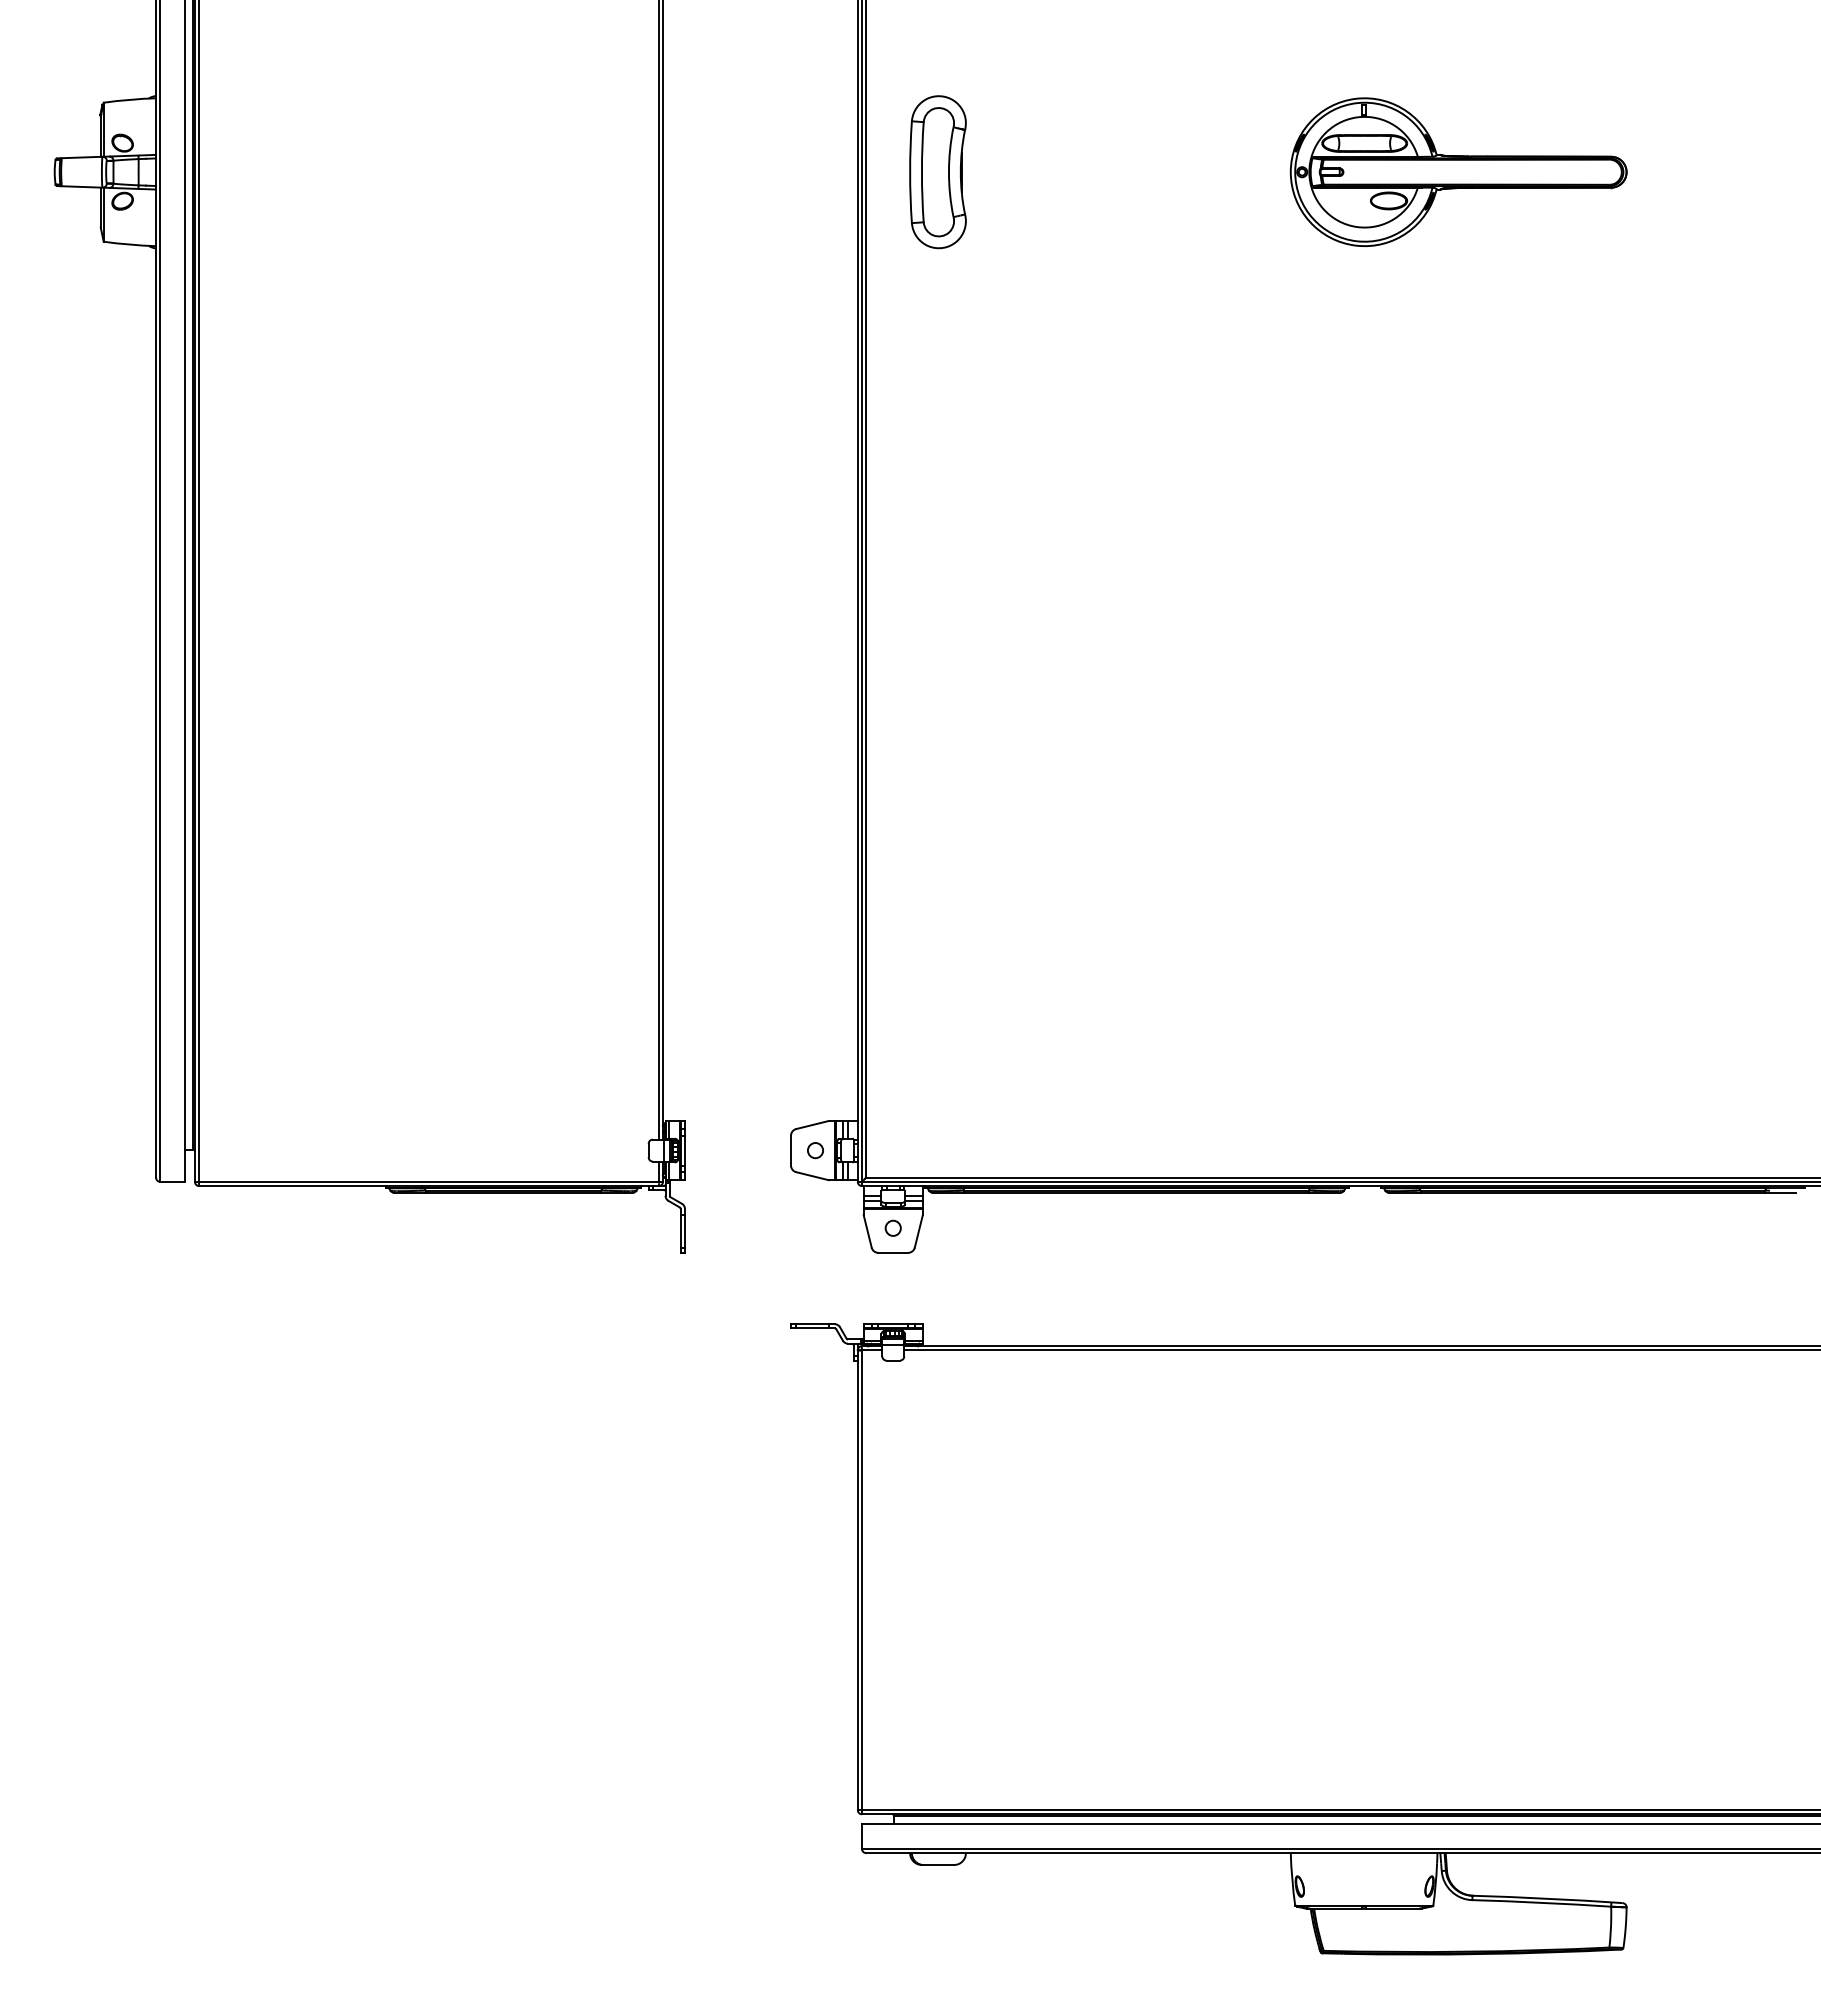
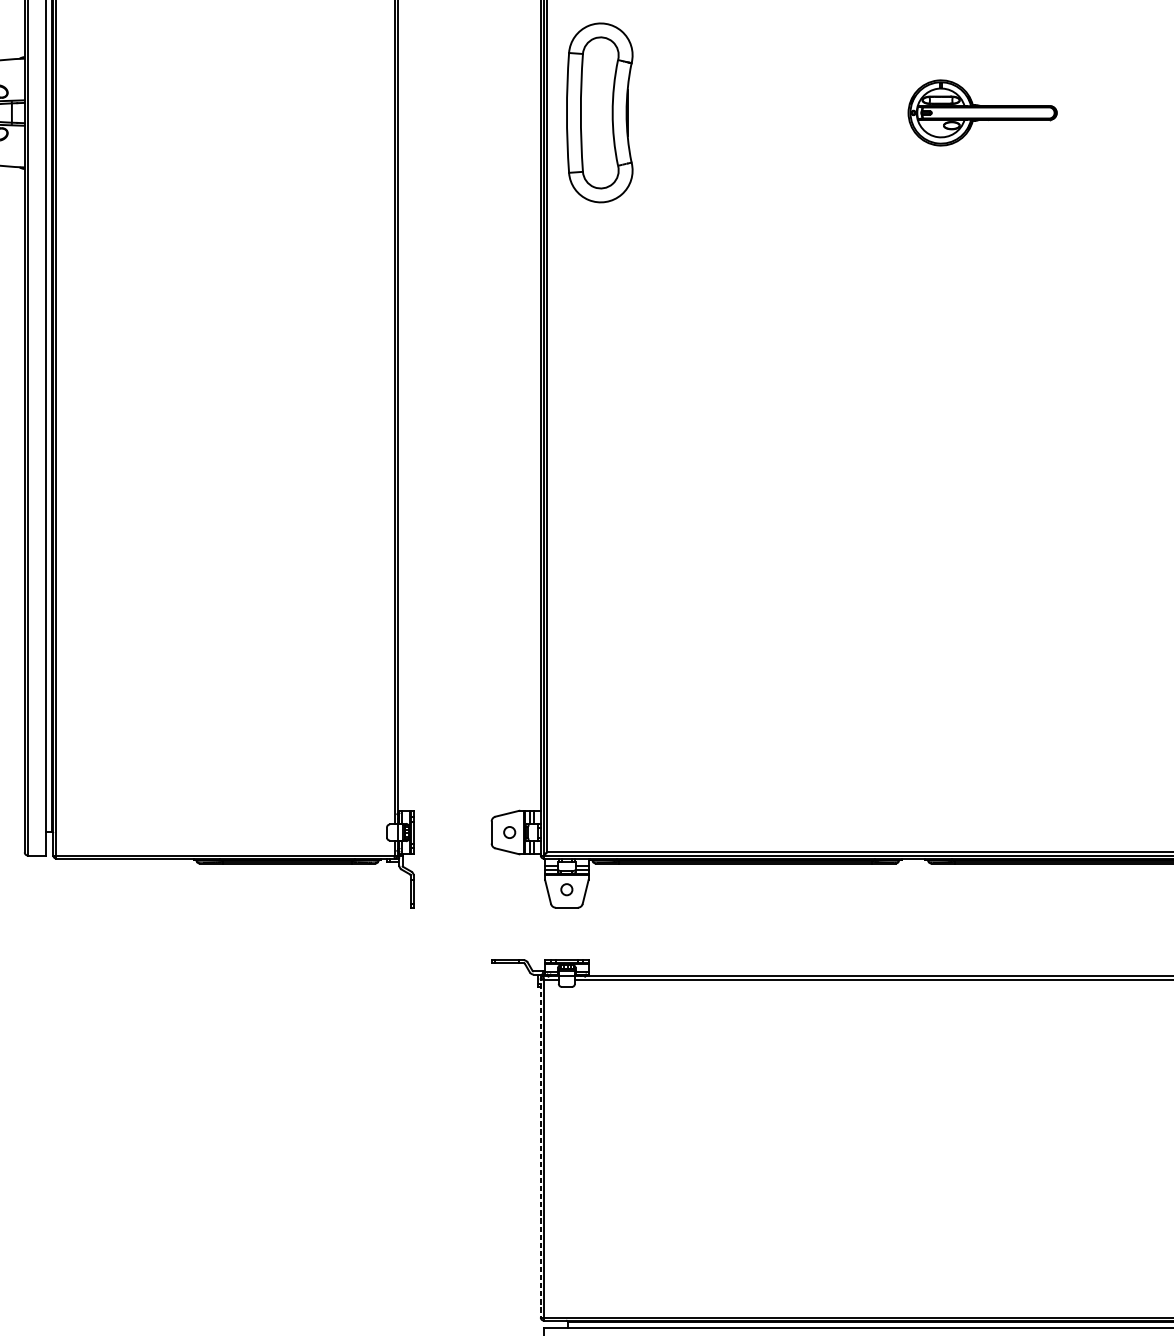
part: (1458, 171) -> (982, 112), size x0.6
part: (937, 172) -> (599, 113), size x1.6
line: (857, 1578) -> (540, 1147), solid -> dashed

